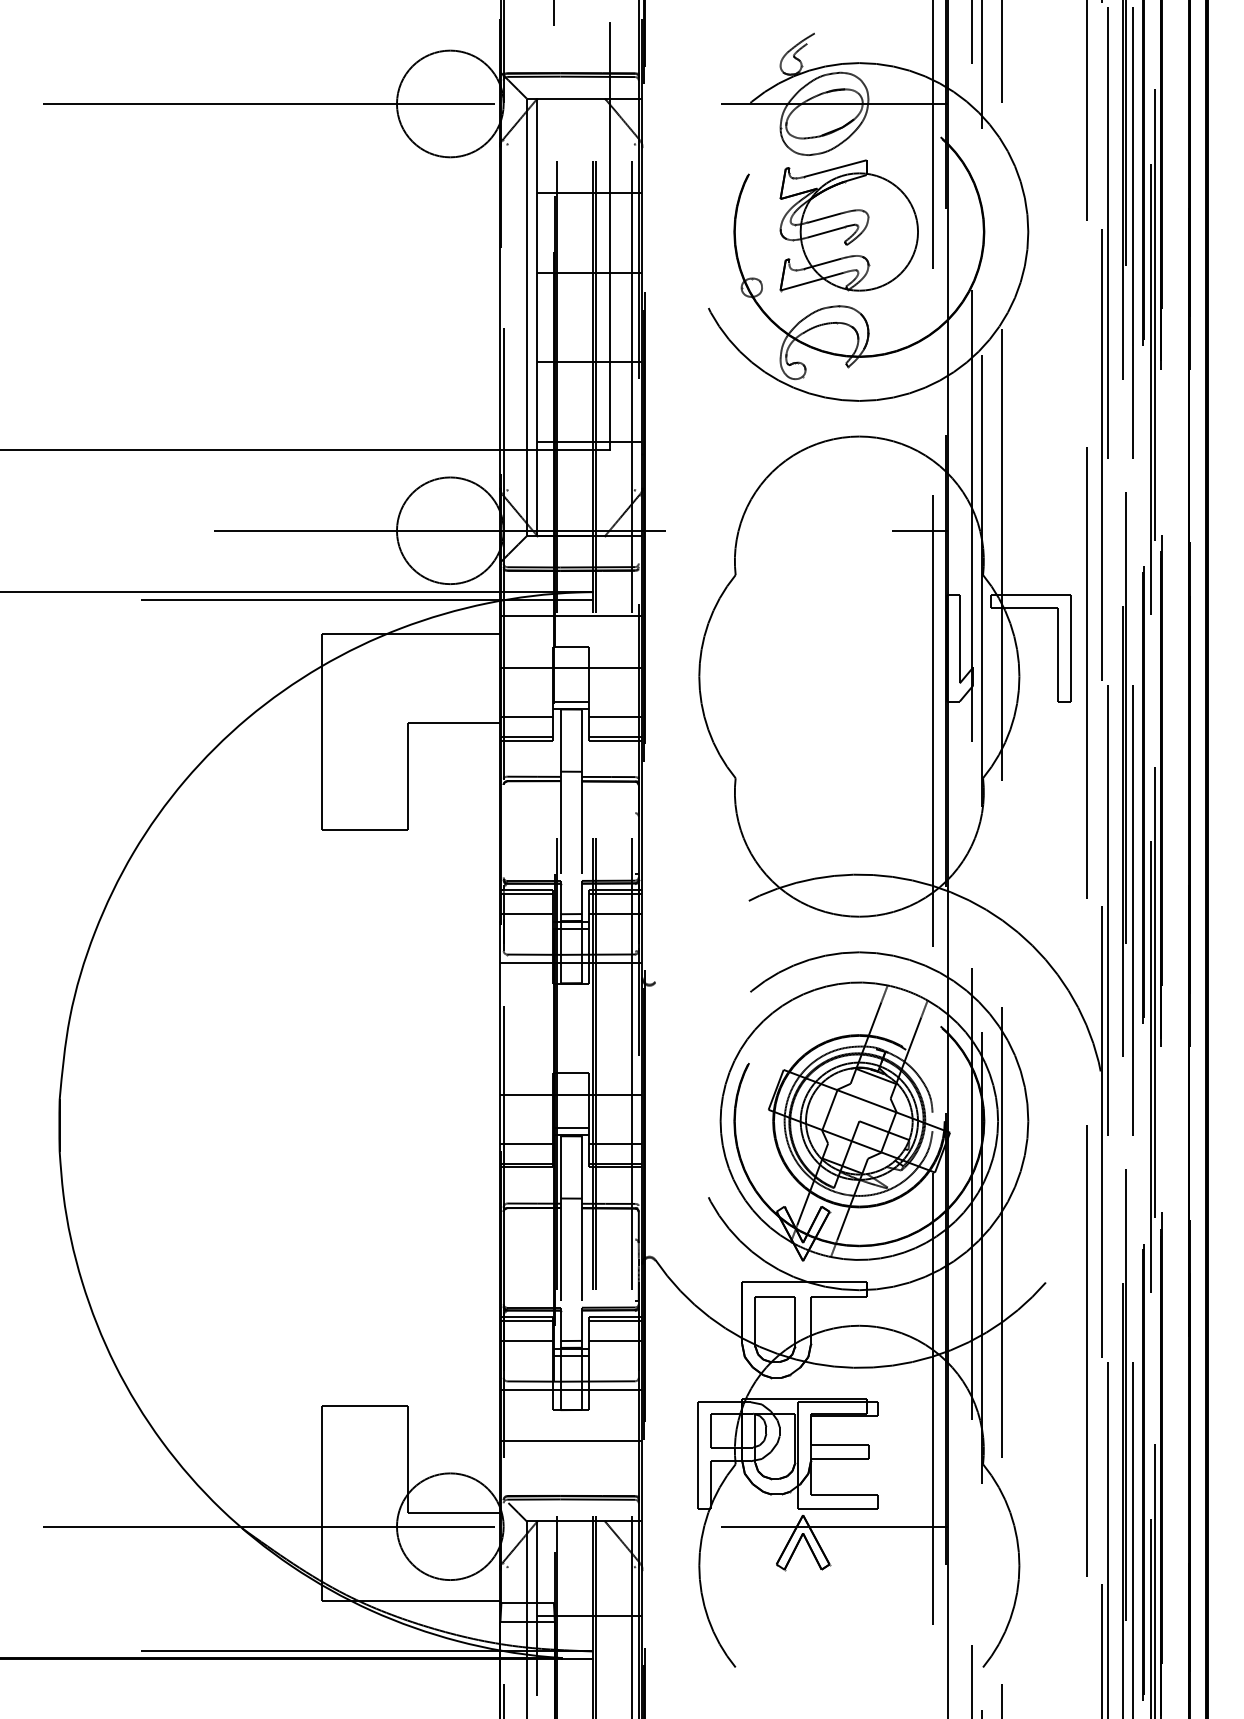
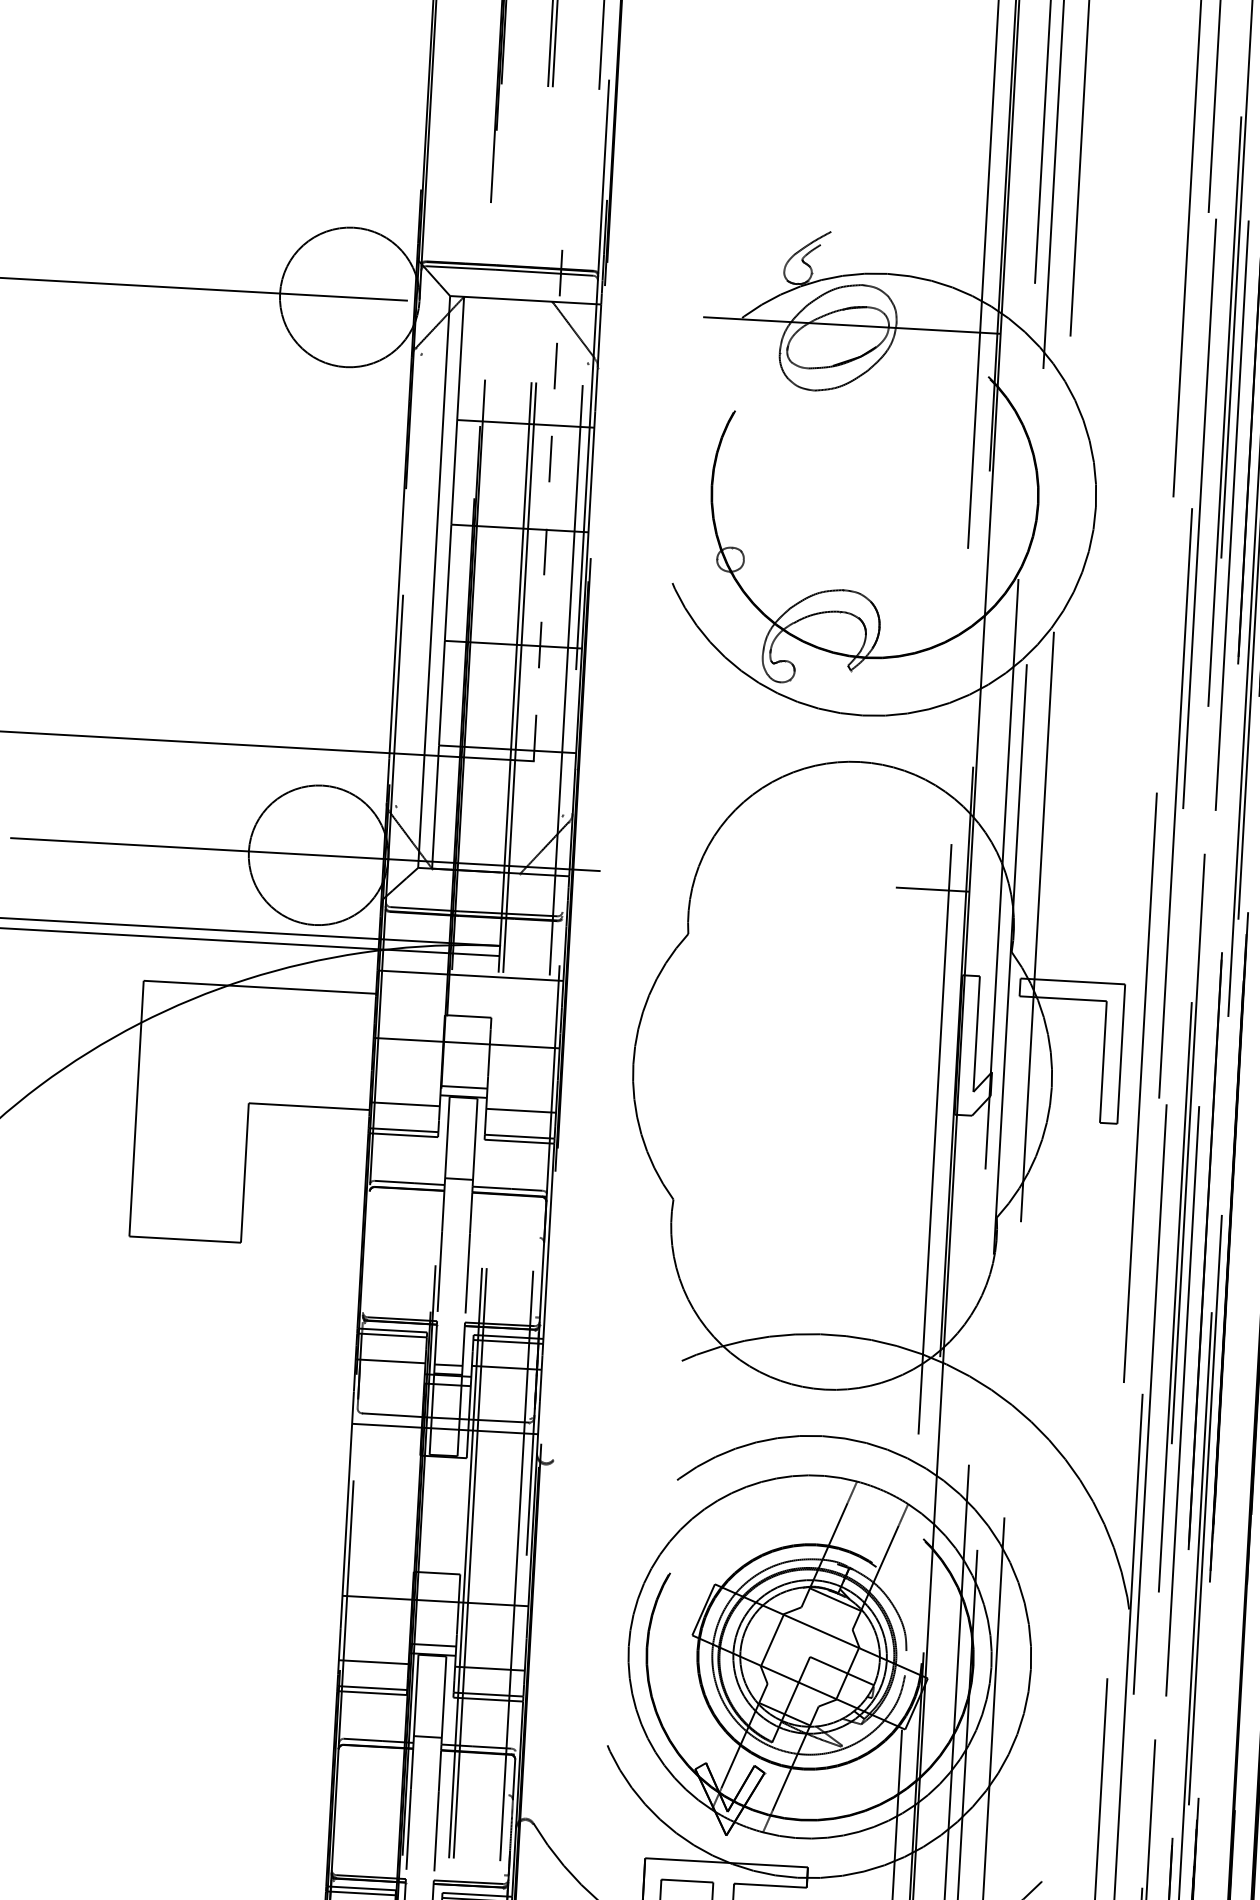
part: (848, 225) -> (861, 485), removed
line: (610, 235) -> (549, 481), solid -> dashed

